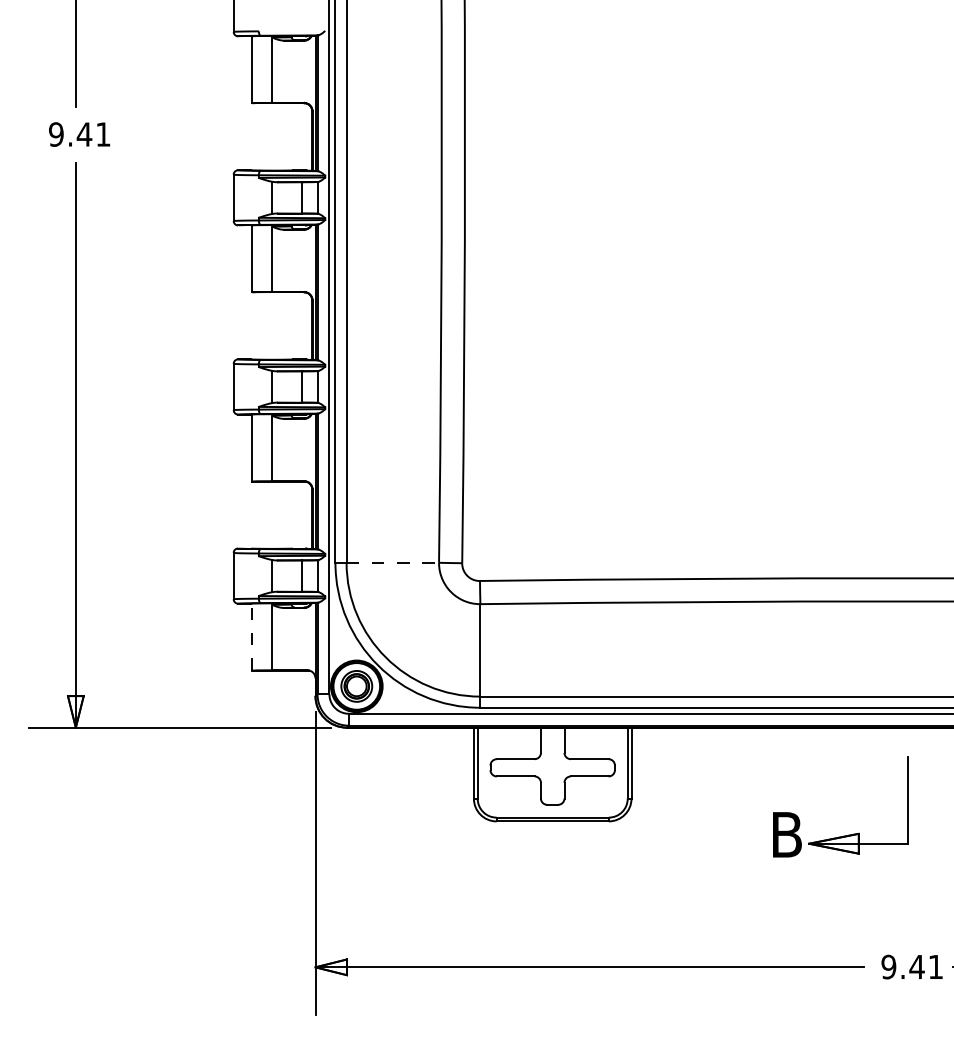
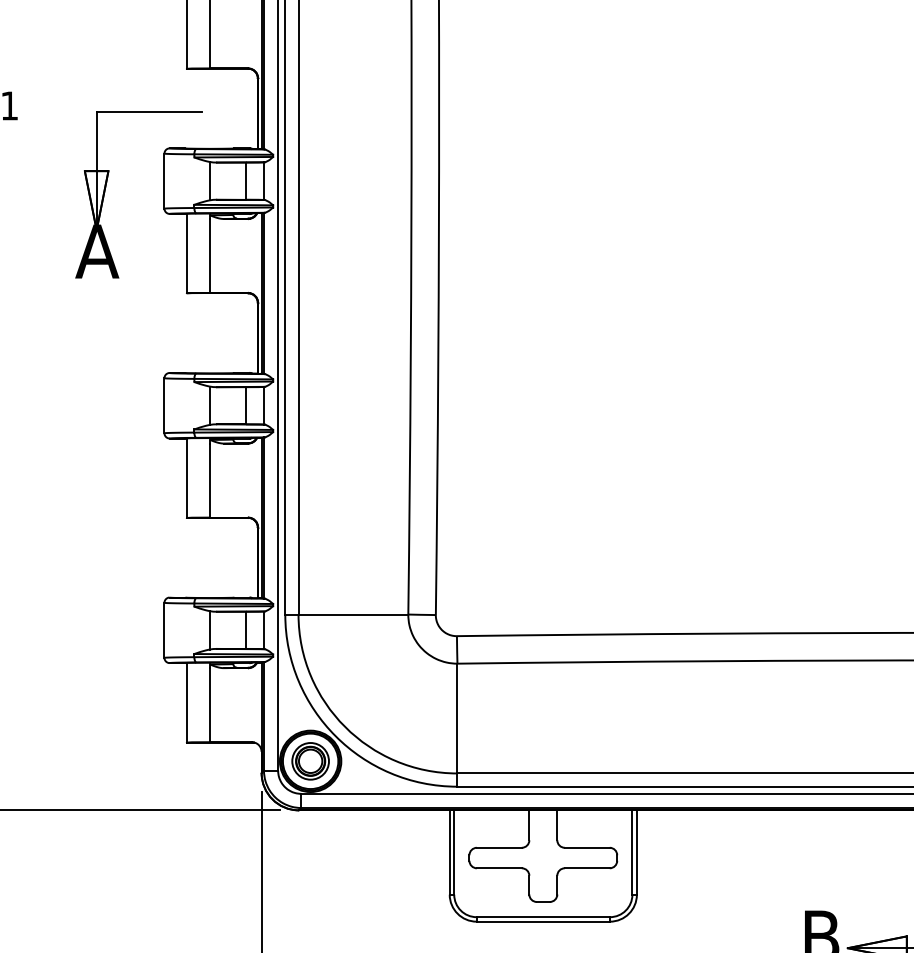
part: (184, 206) -> (106, 191), added
line: (393, 562) -> (354, 614), dashed -> solid
line: (252, 637) -> (186, 703), dashed -> solid

